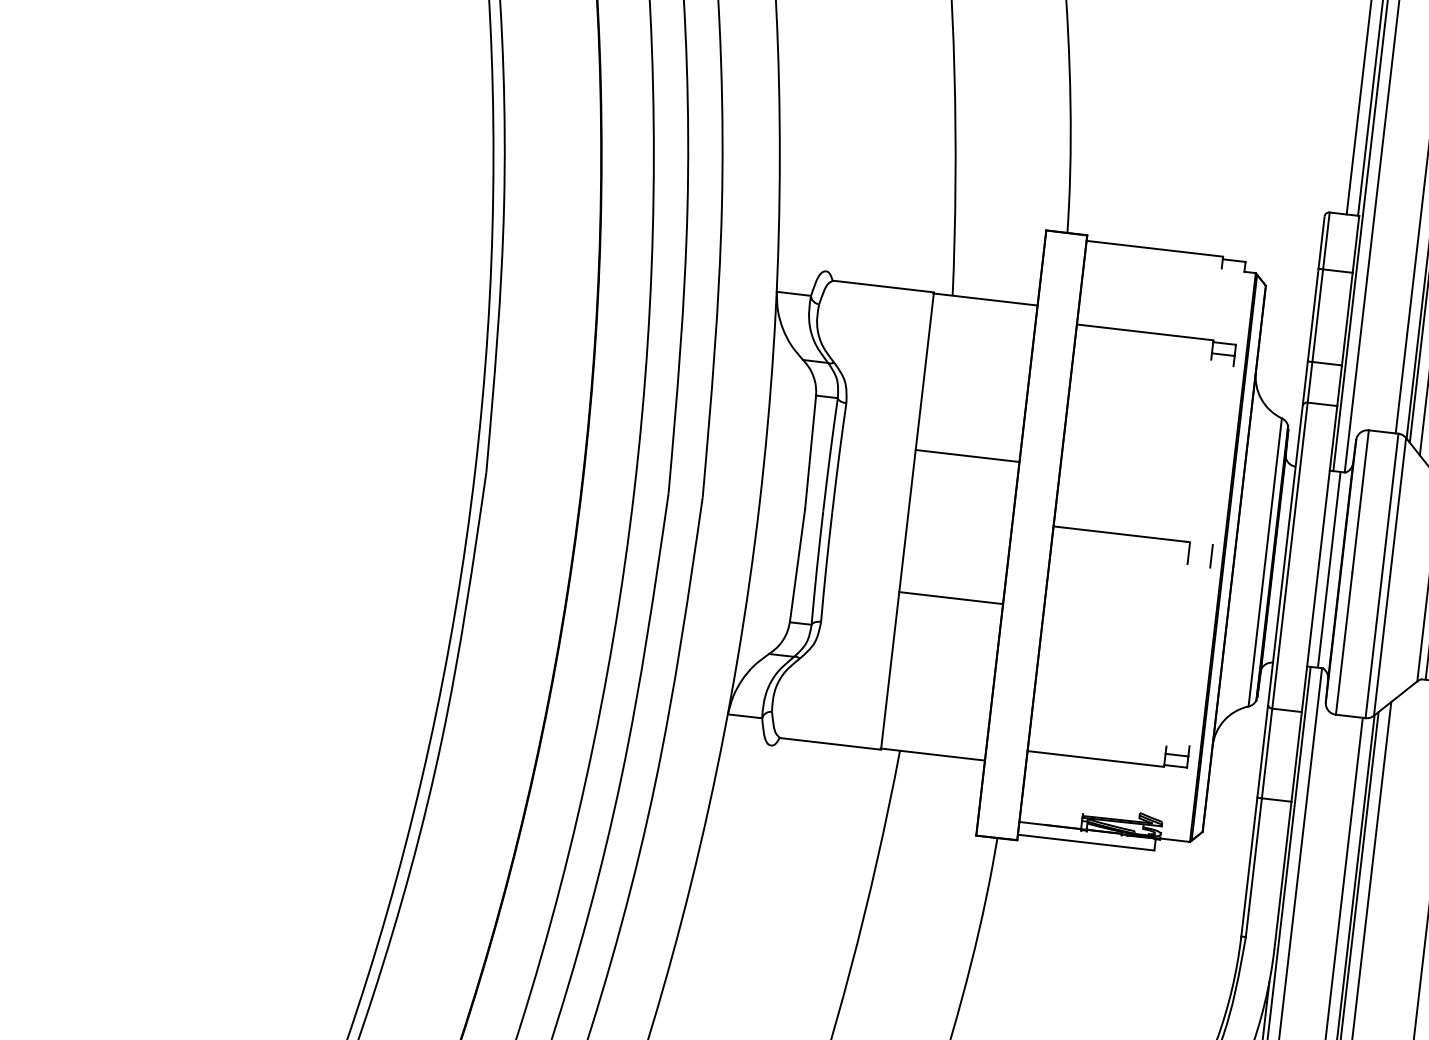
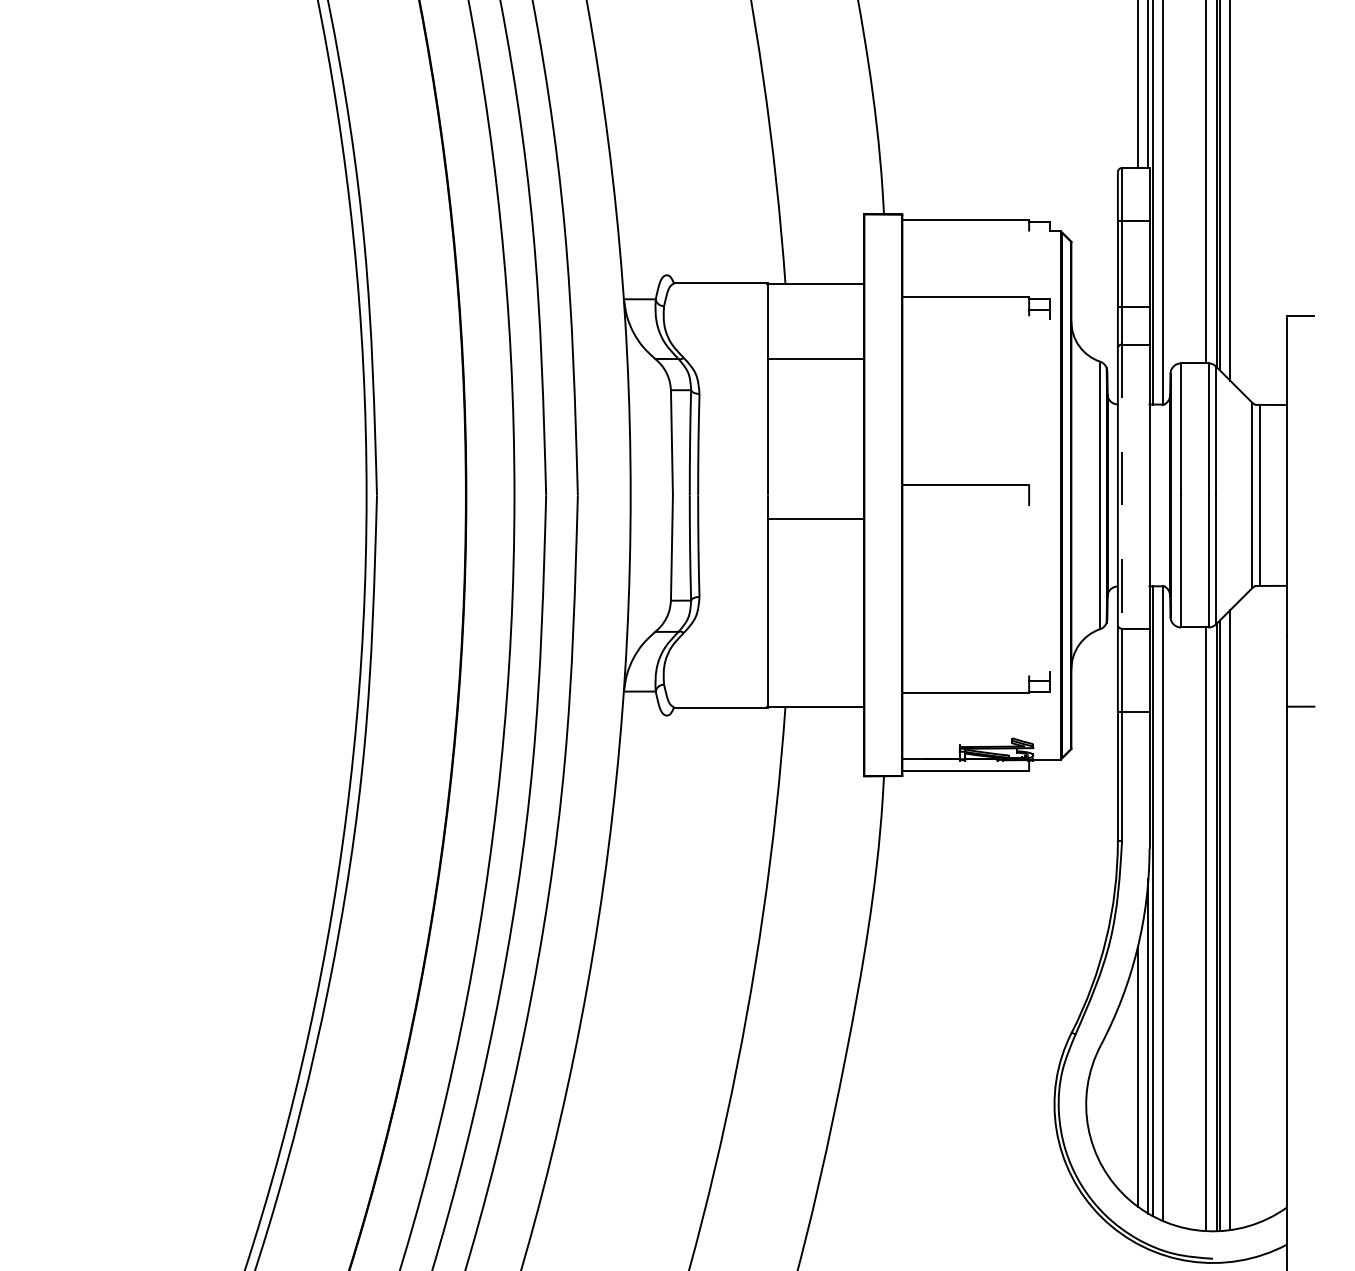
line: (966, 455) -> (815, 359), moved
line: (1210, 556) -> (1049, 495), removed
line: (1290, 556) -> (1122, 487), solid -> dashed
line: (1329, 569) -> (1159, 495), removed
line: (950, 598) -> (815, 519), moved

